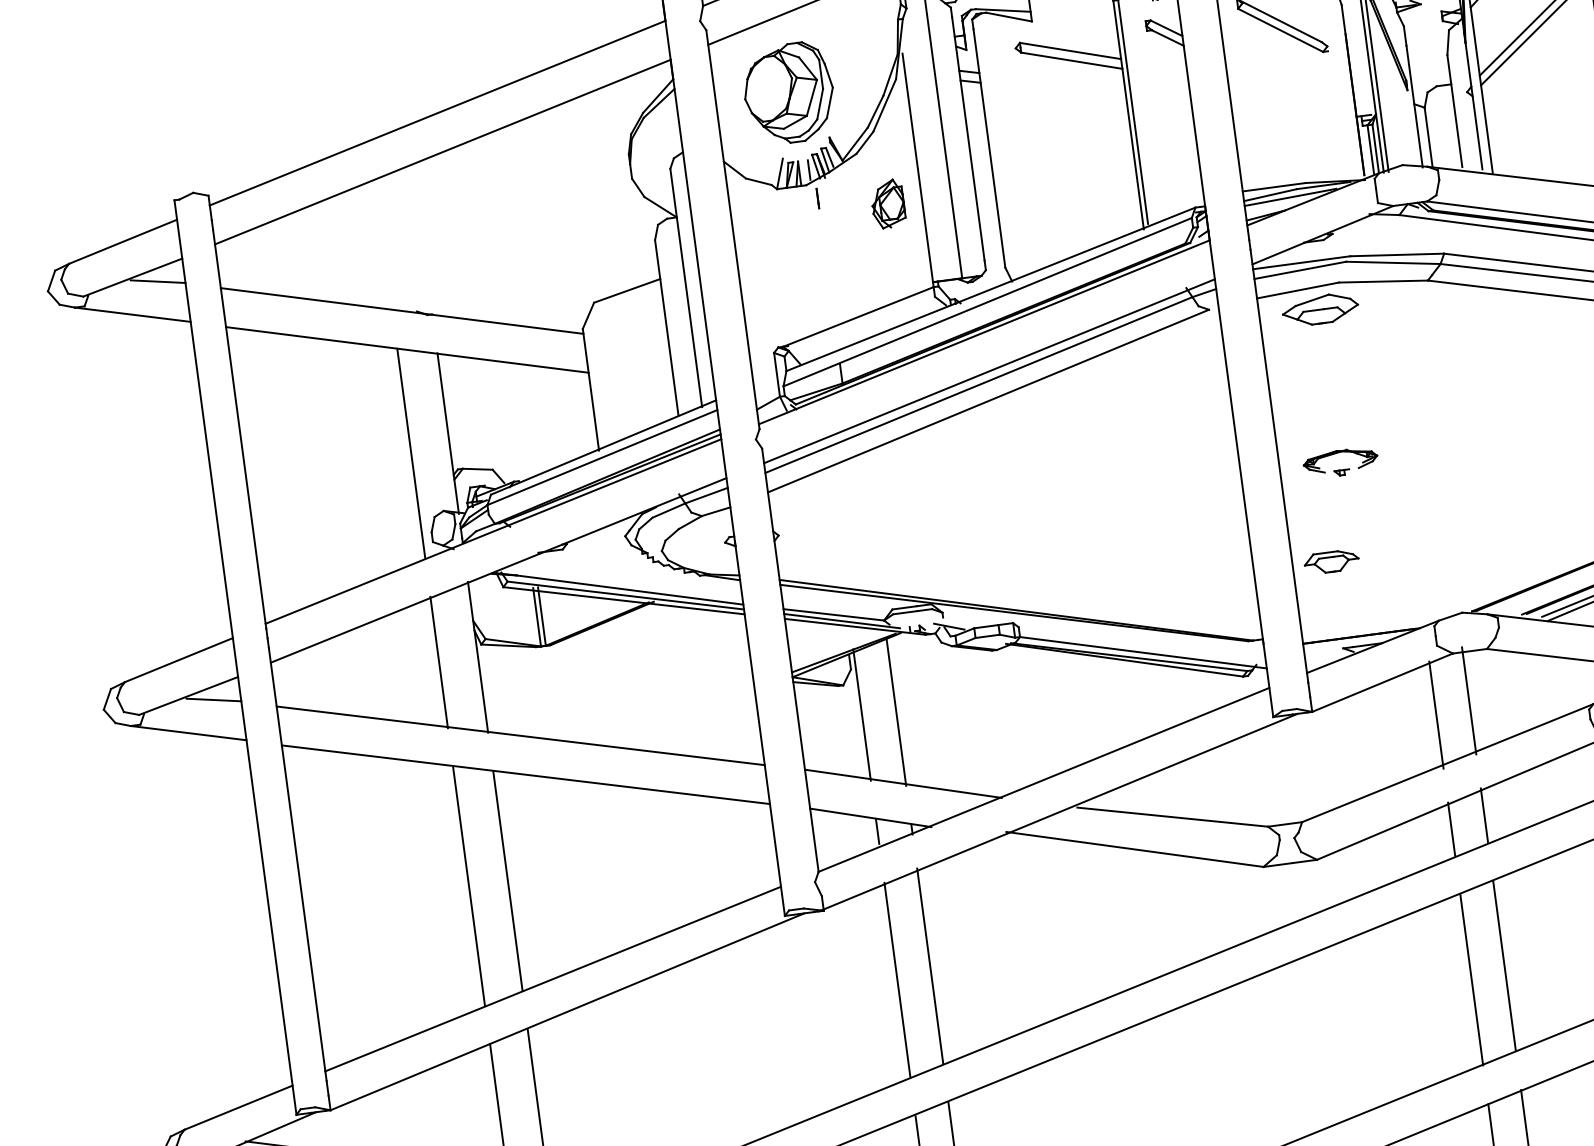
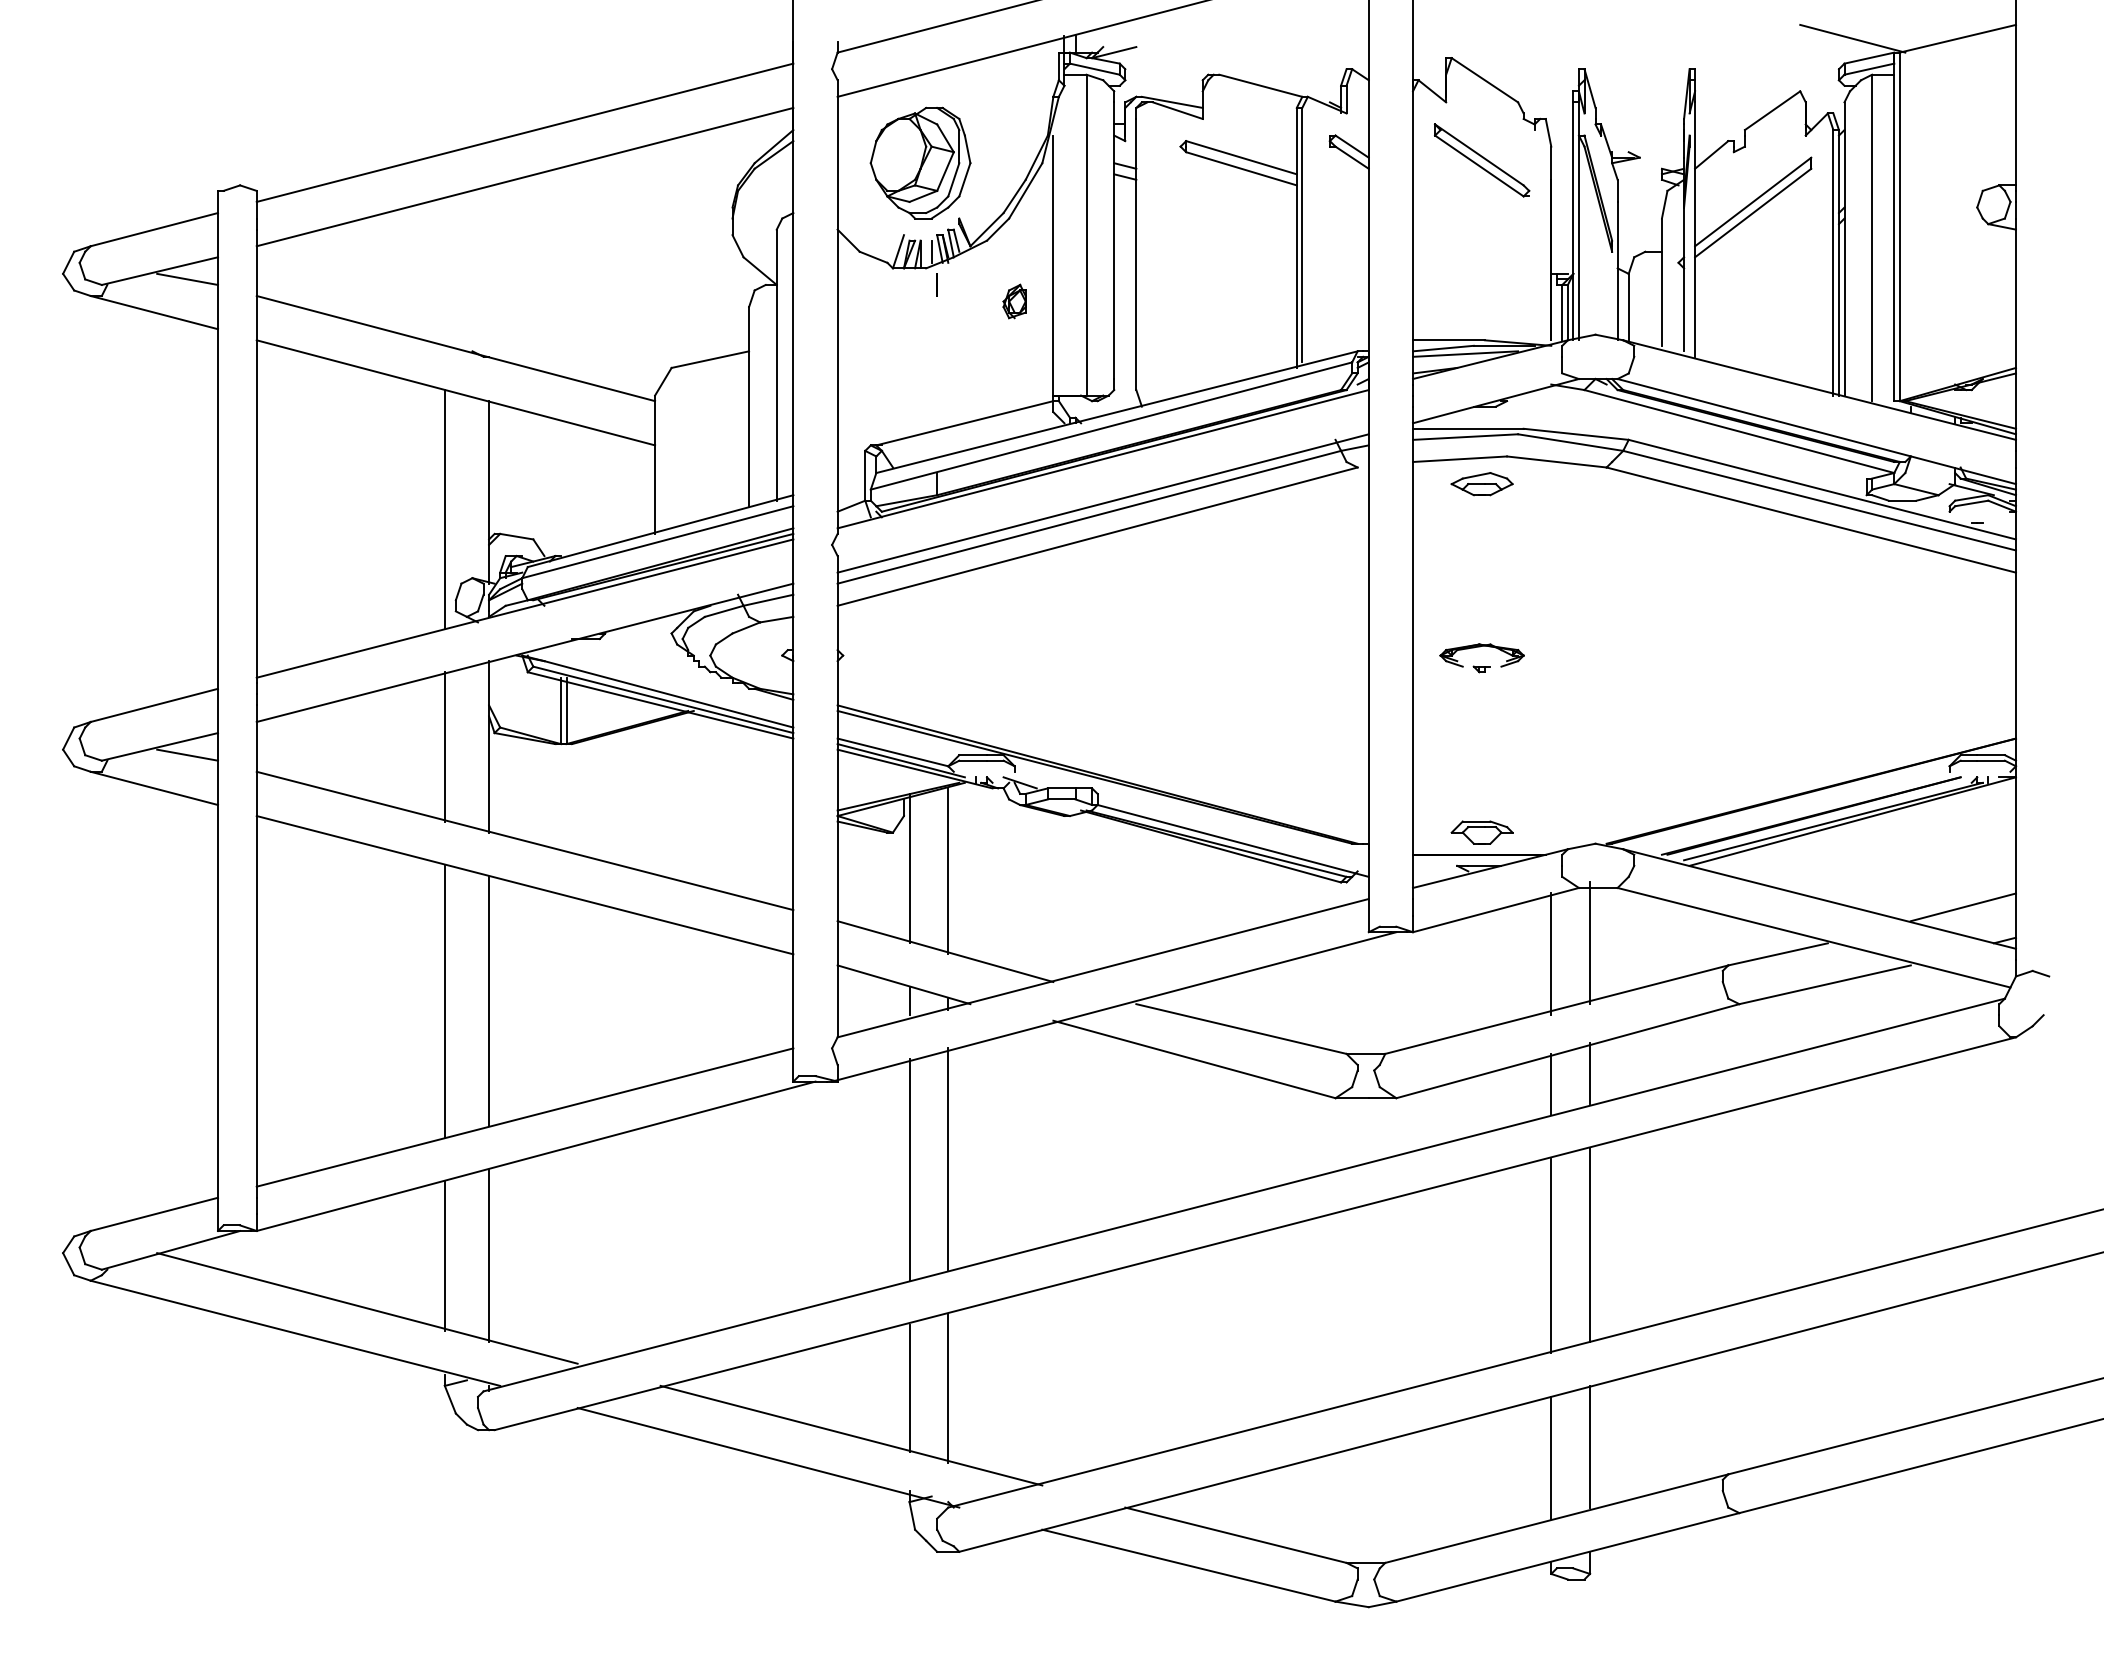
part: (887, 204) -> (1014, 301), size x0.62
part: (1319, 310) -> (1481, 484), size x0.71
part: (1331, 561) -> (1481, 832), moved

